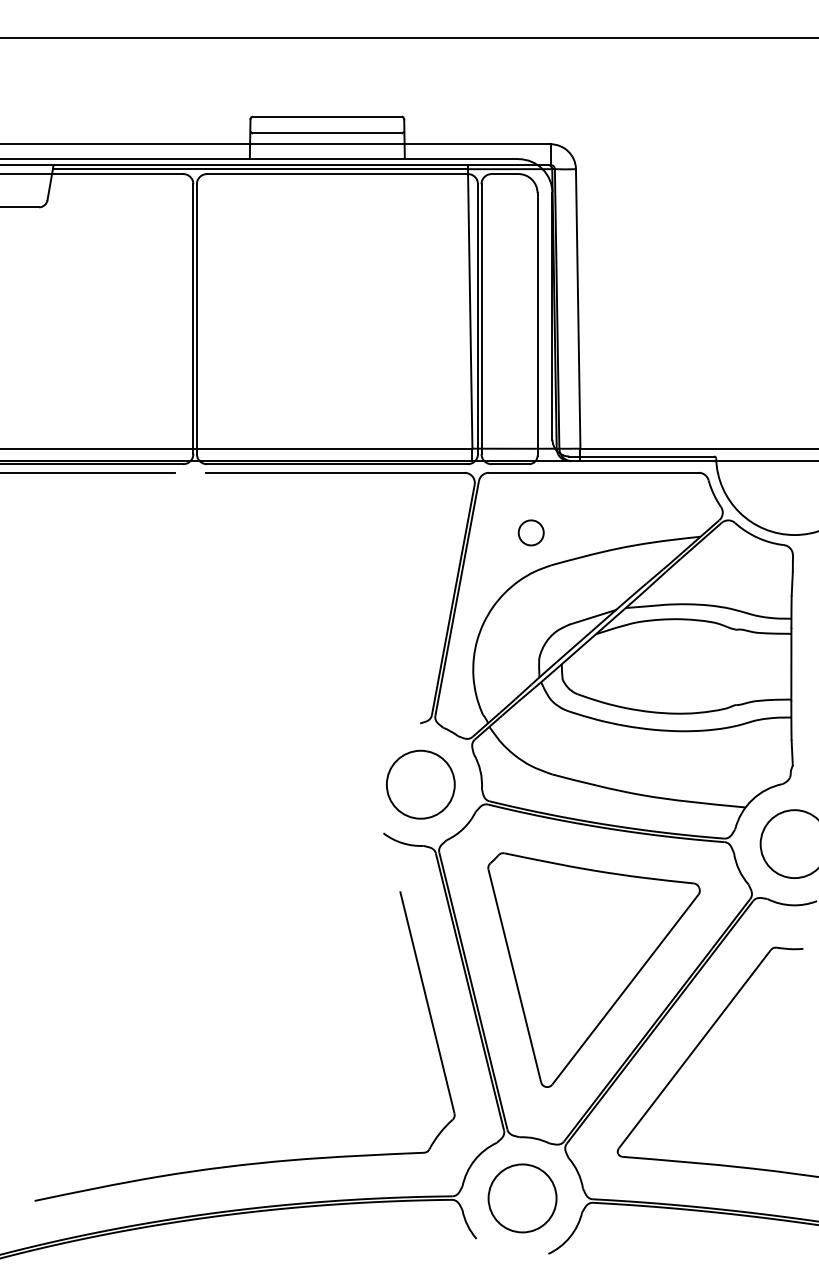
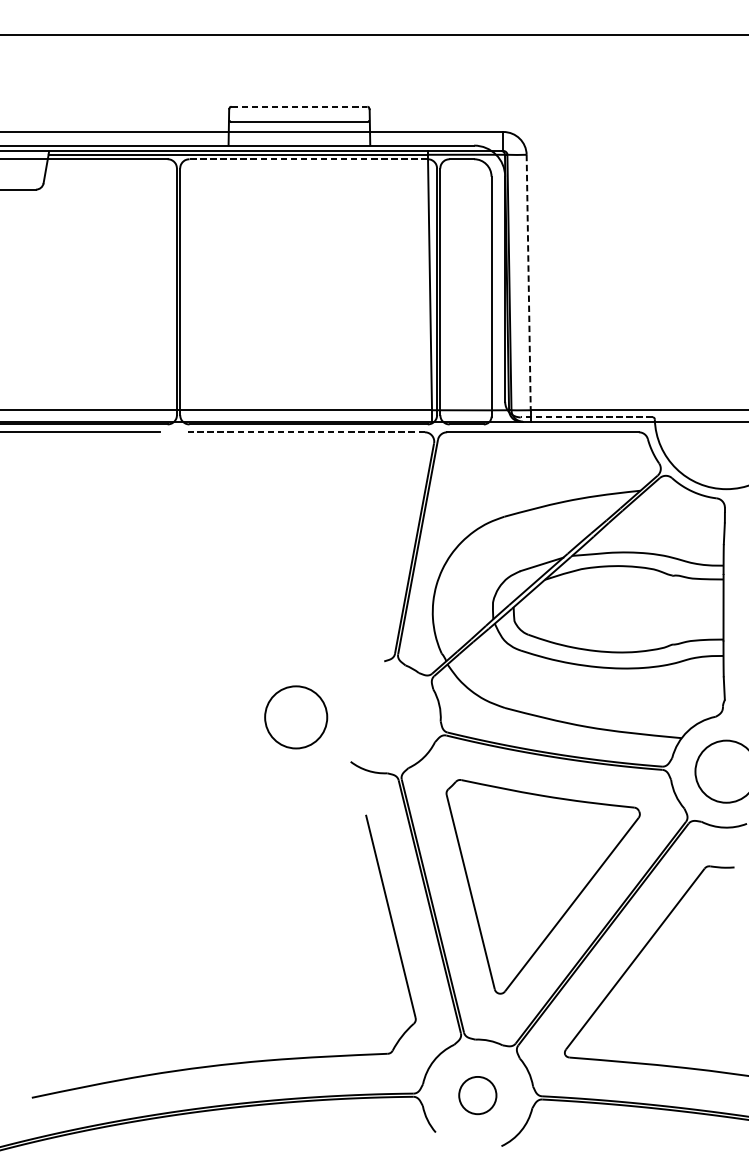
line: (327, 116) -> (299, 106), solid -> dashed
line: (336, 174) -> (307, 159), solid -> dashed
line: (578, 308) -> (528, 282), solid -> dashed
line: (641, 456) -> (586, 417), solid -> dashed
line: (334, 472) -> (305, 432), solid -> dashed
part: (530, 532) -> (485, 486), removed
circle: (420, 784) -> (295, 717), moved
circle: (522, 1198) -> (477, 1095), size x0.6

